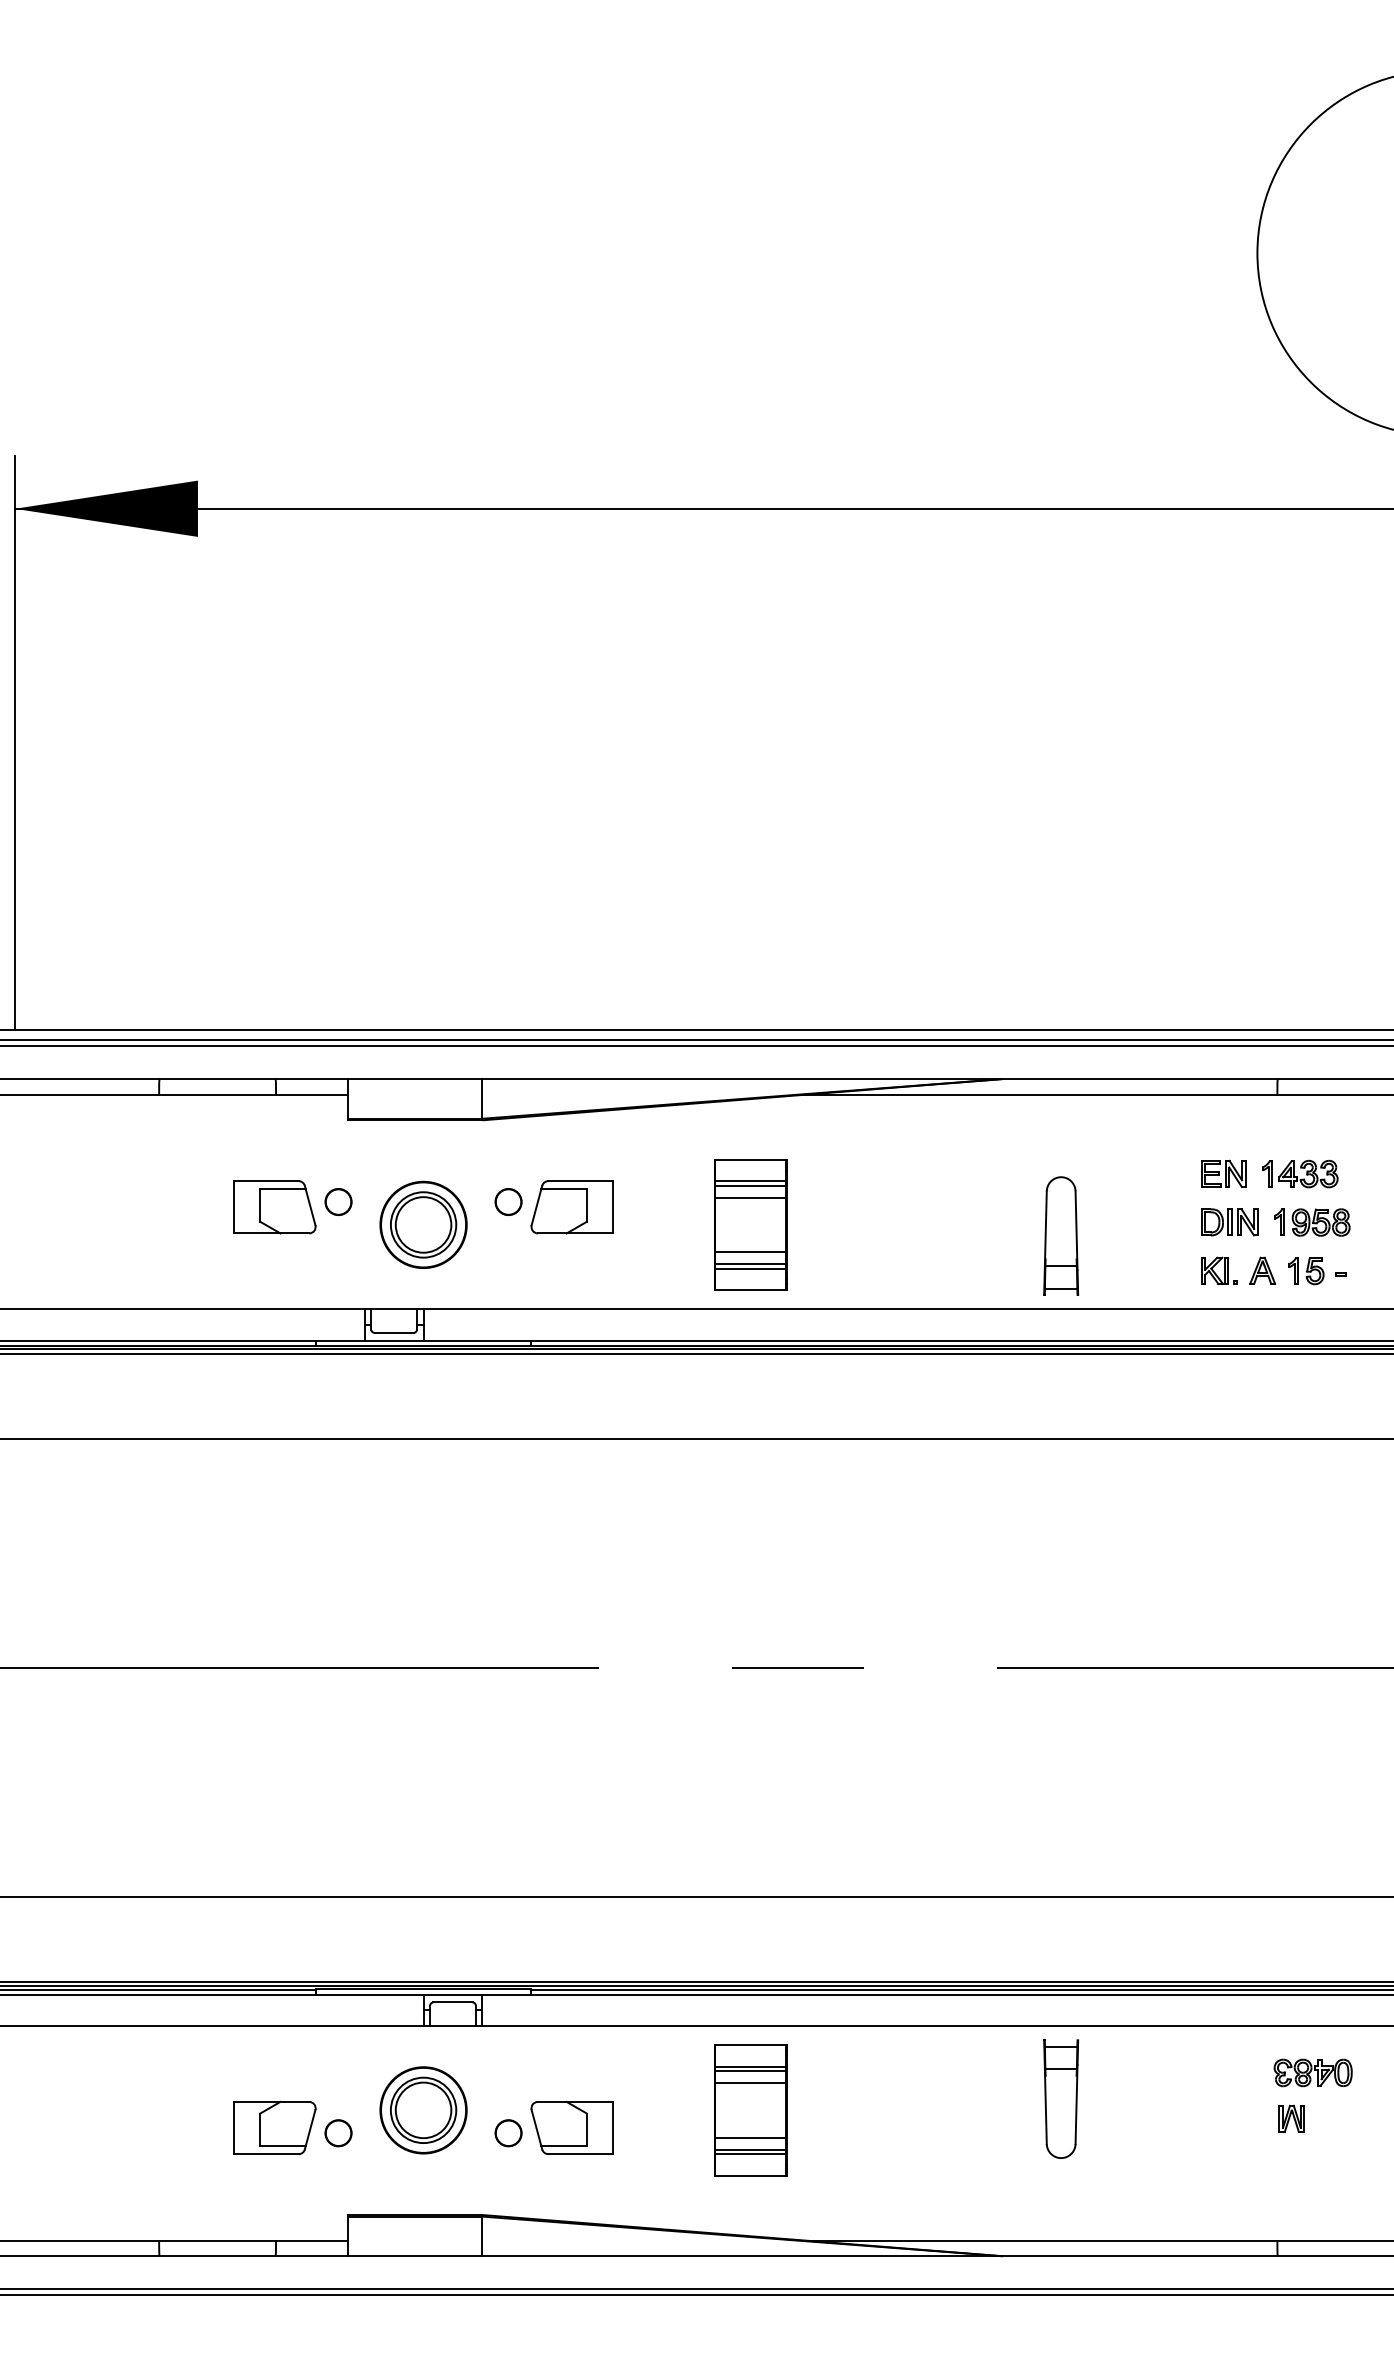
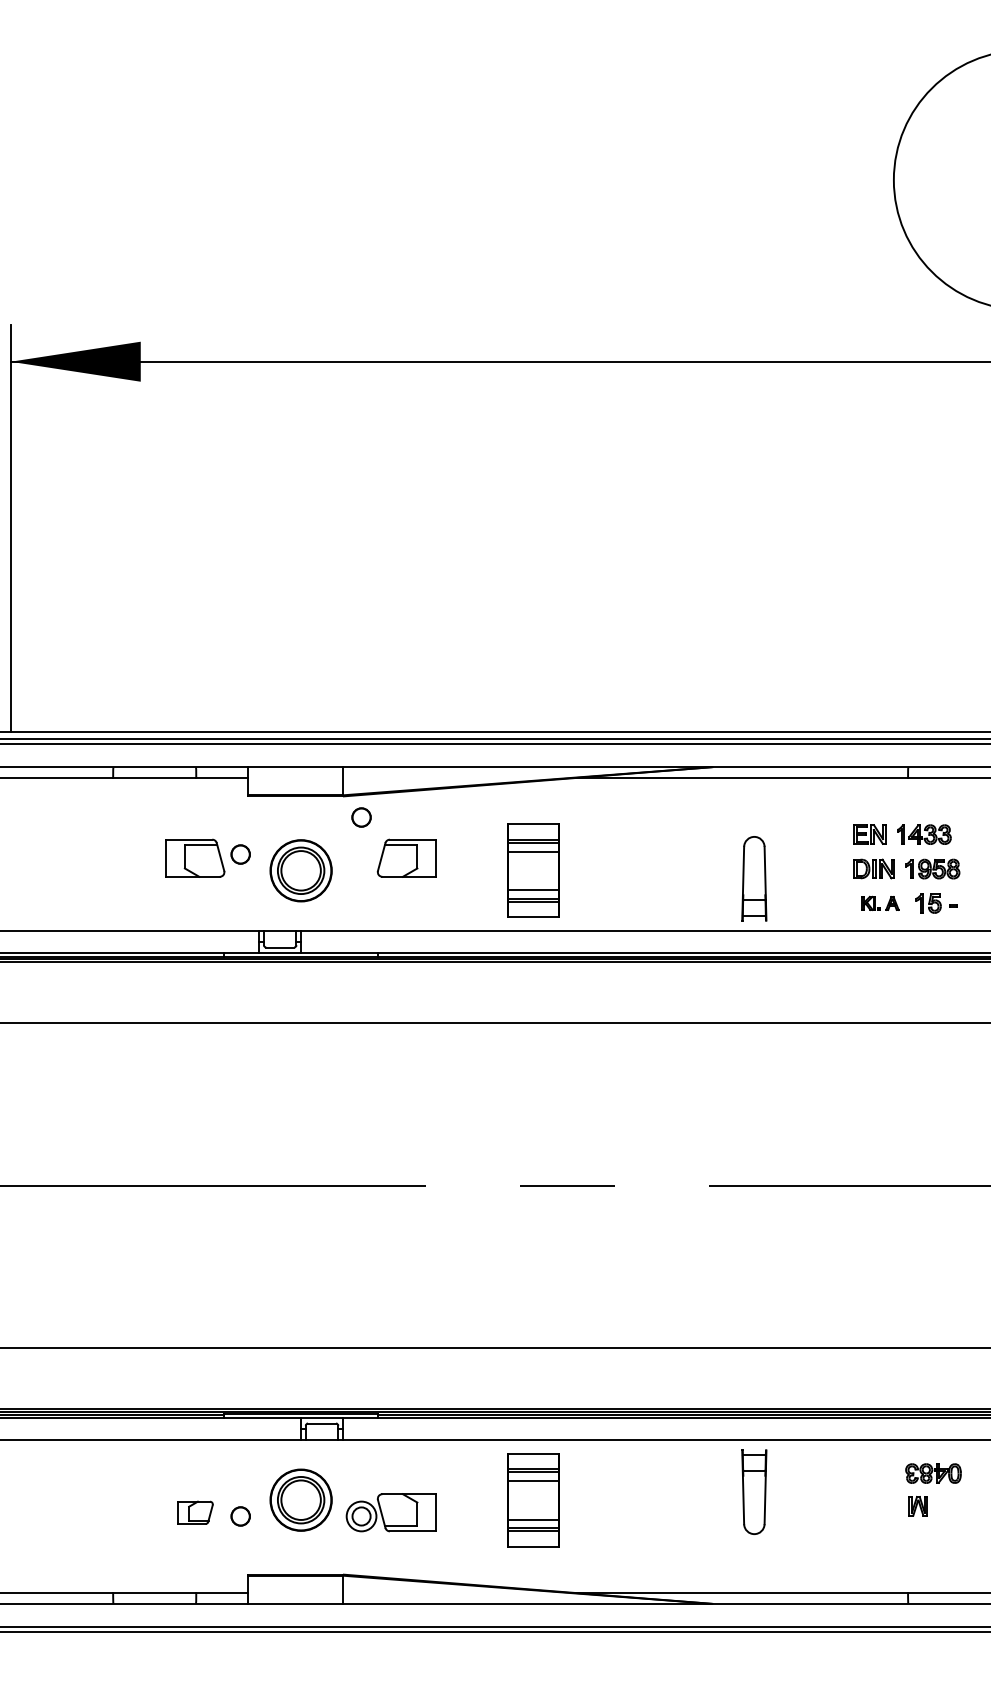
circle: (508, 1201) -> (361, 817), moved
part: (1238, 1270) -> (880, 903), size x0.7
part: (274, 2127) -> (195, 1512), size x0.6
circle: (508, 2133) -> (361, 1516), size x1.6

